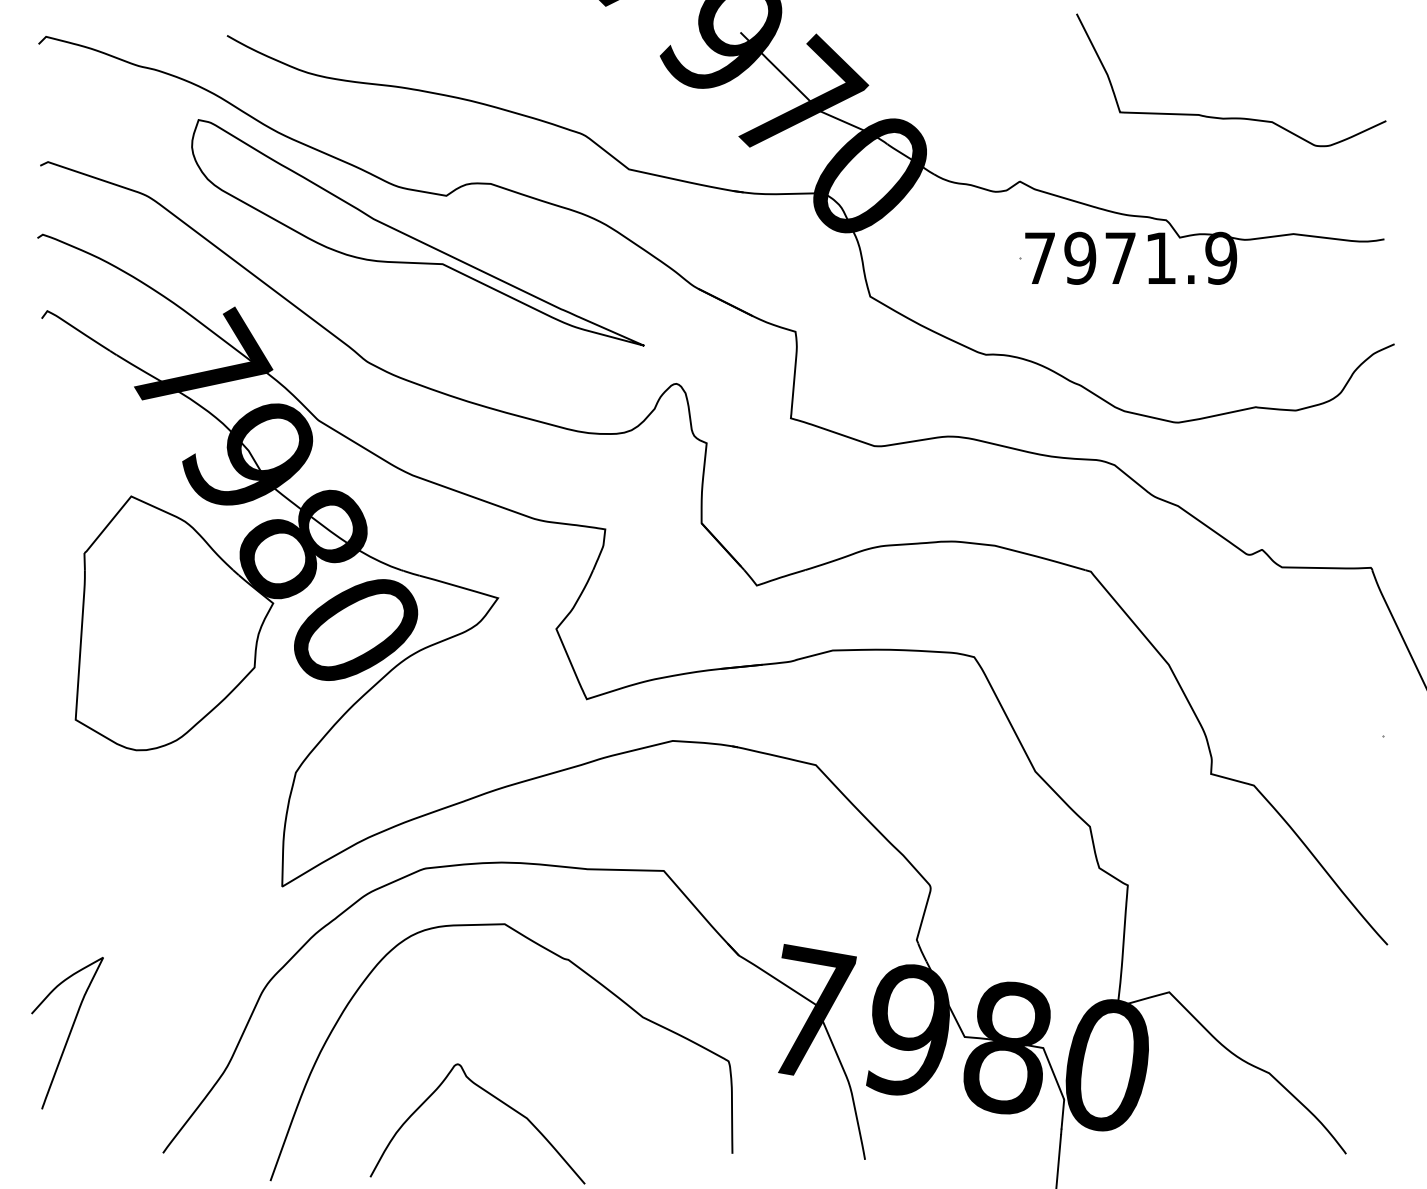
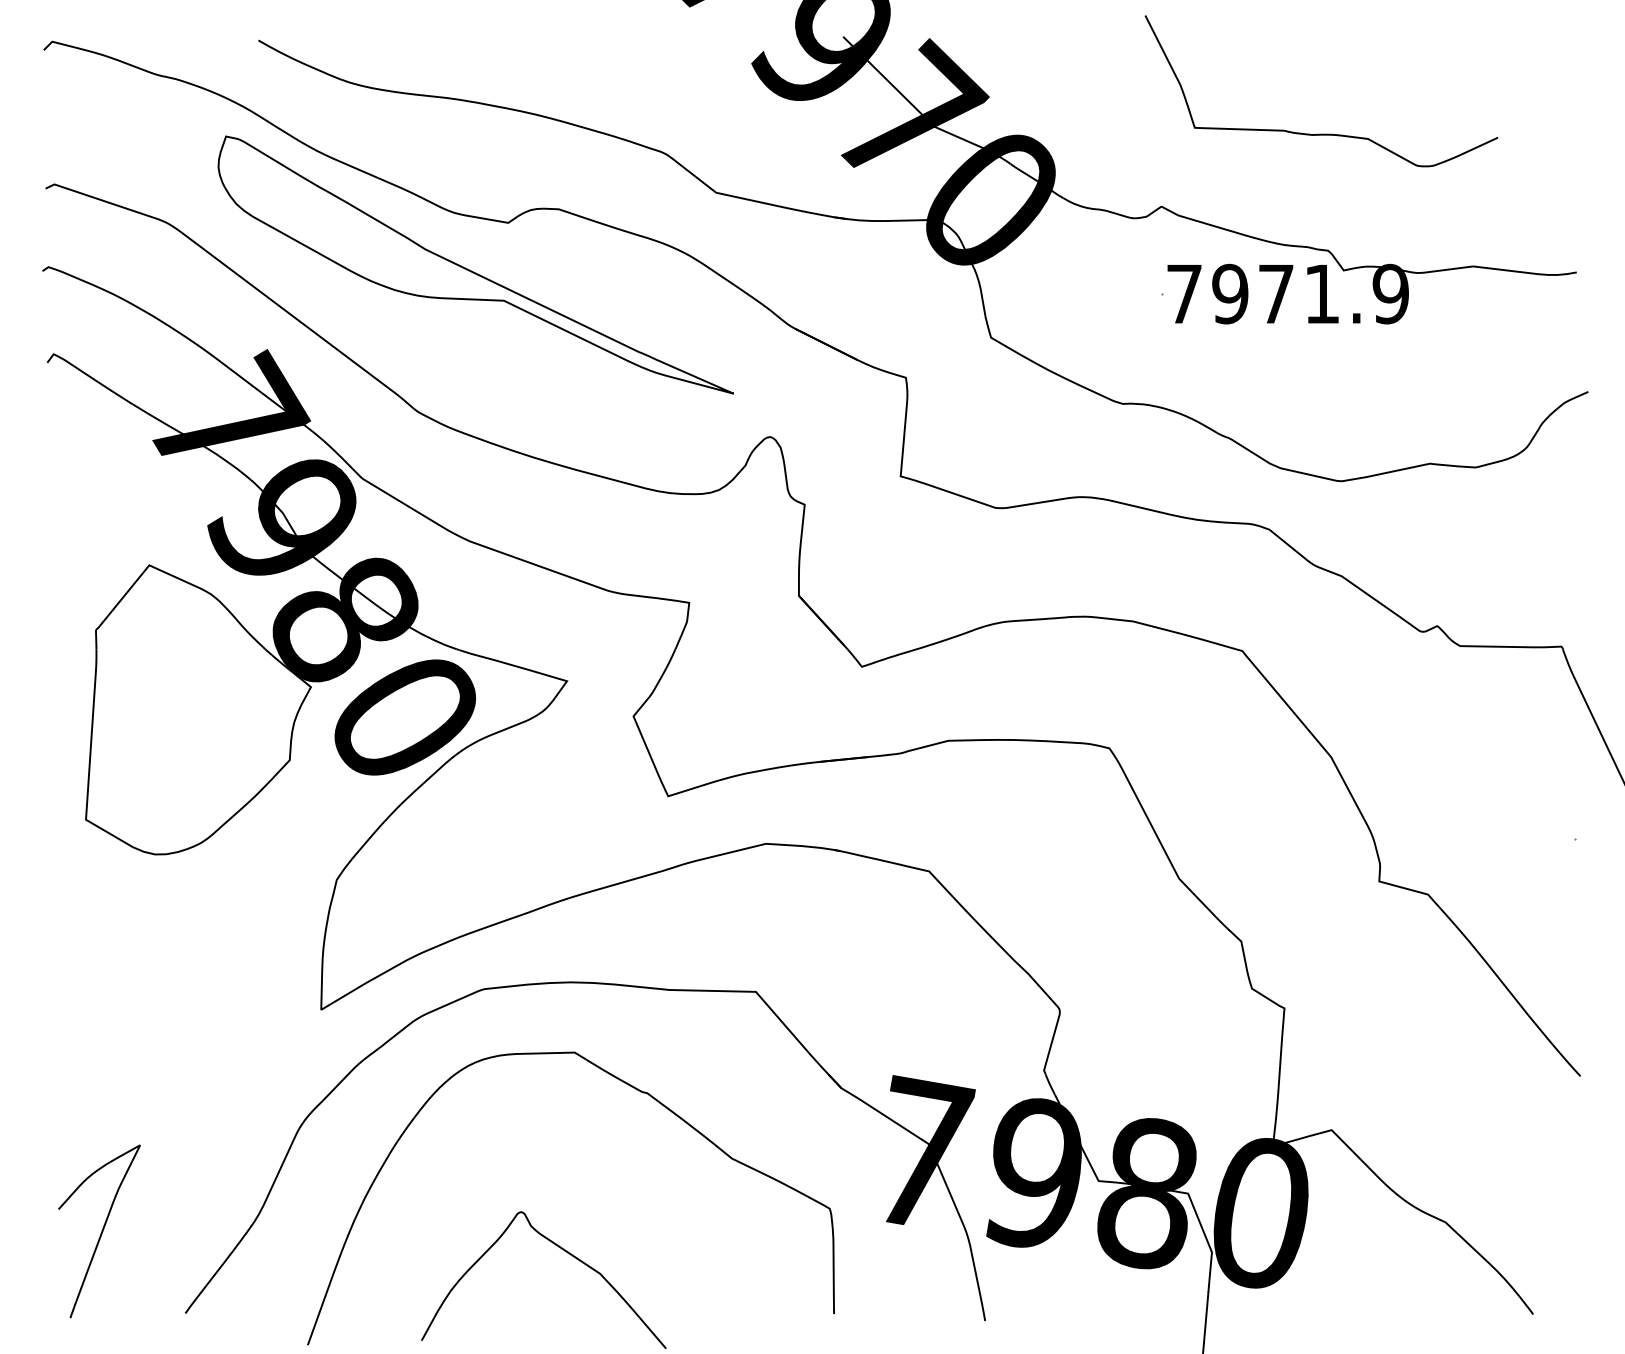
curve: (1231, 117) -> (1321, 133), moved
curve: (68, 1034) -> (100, 1232), moved

